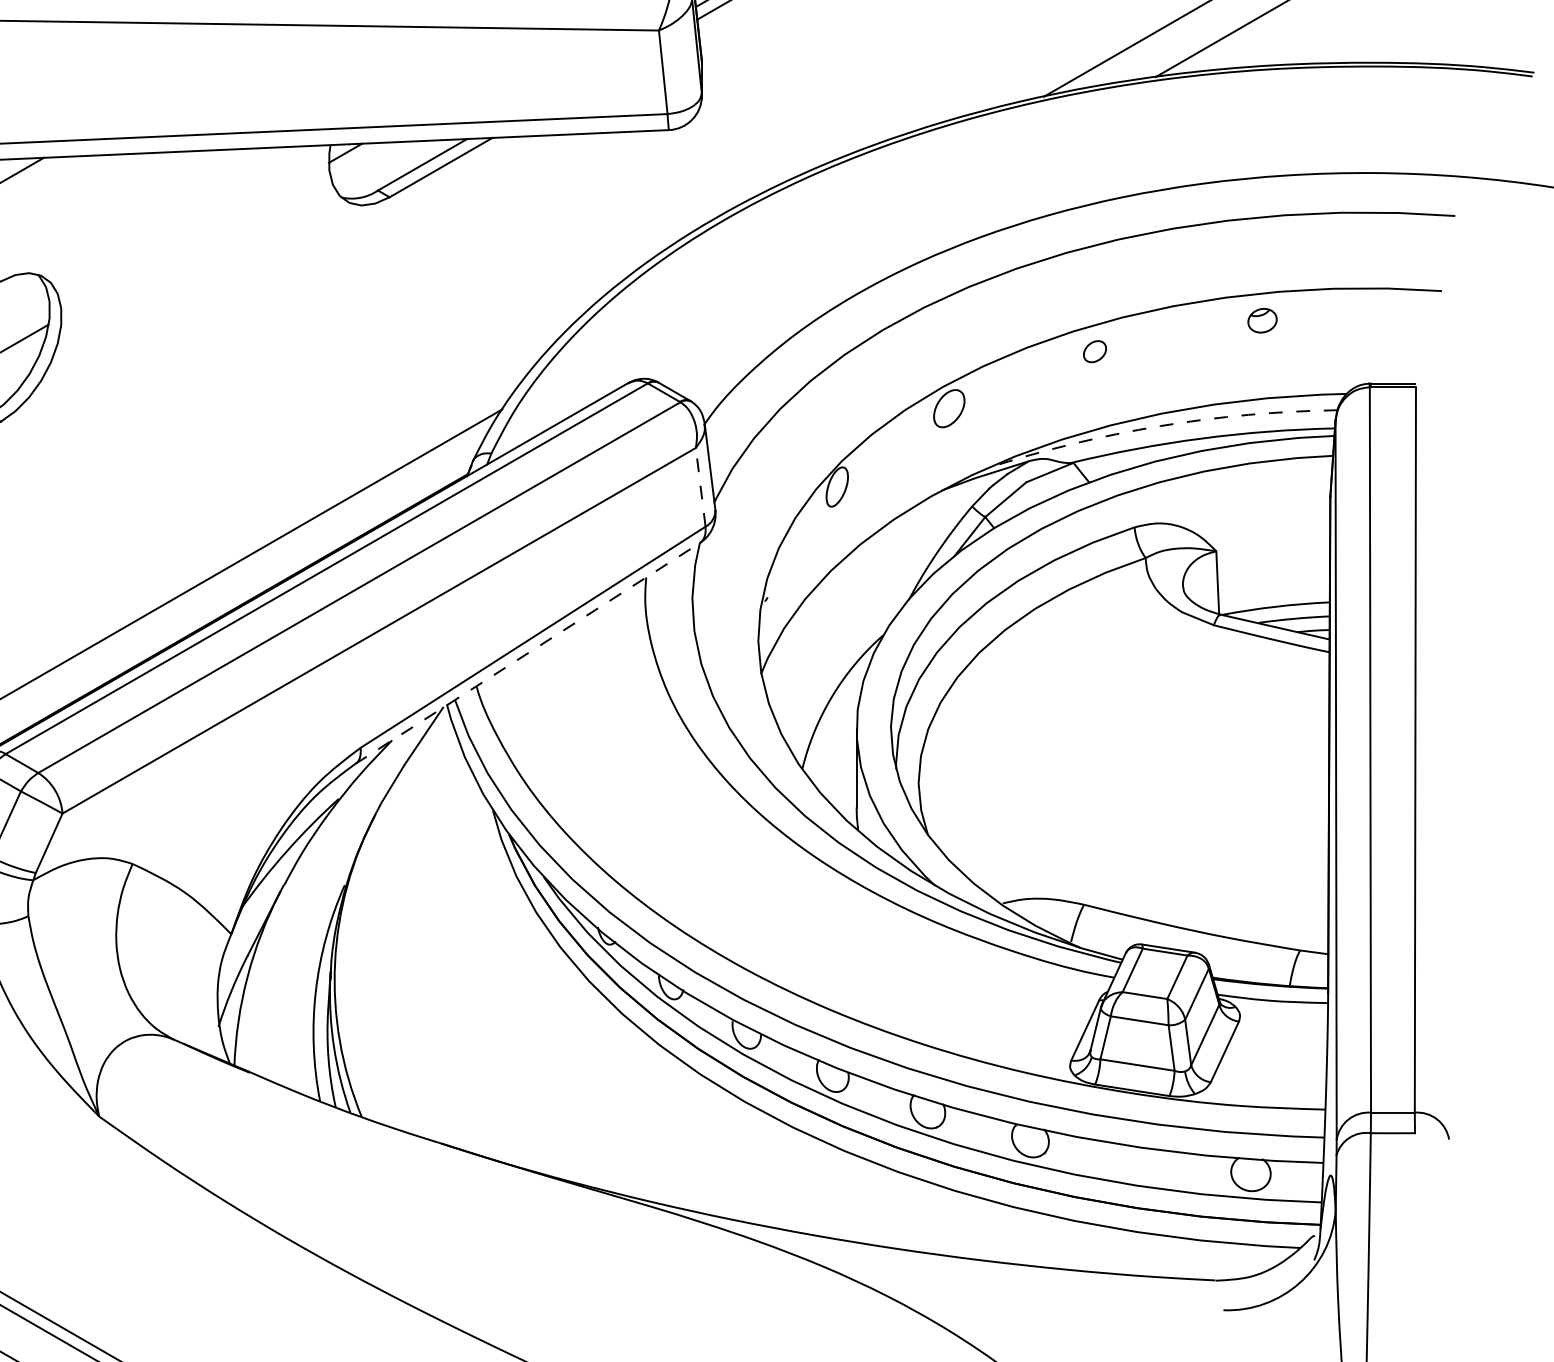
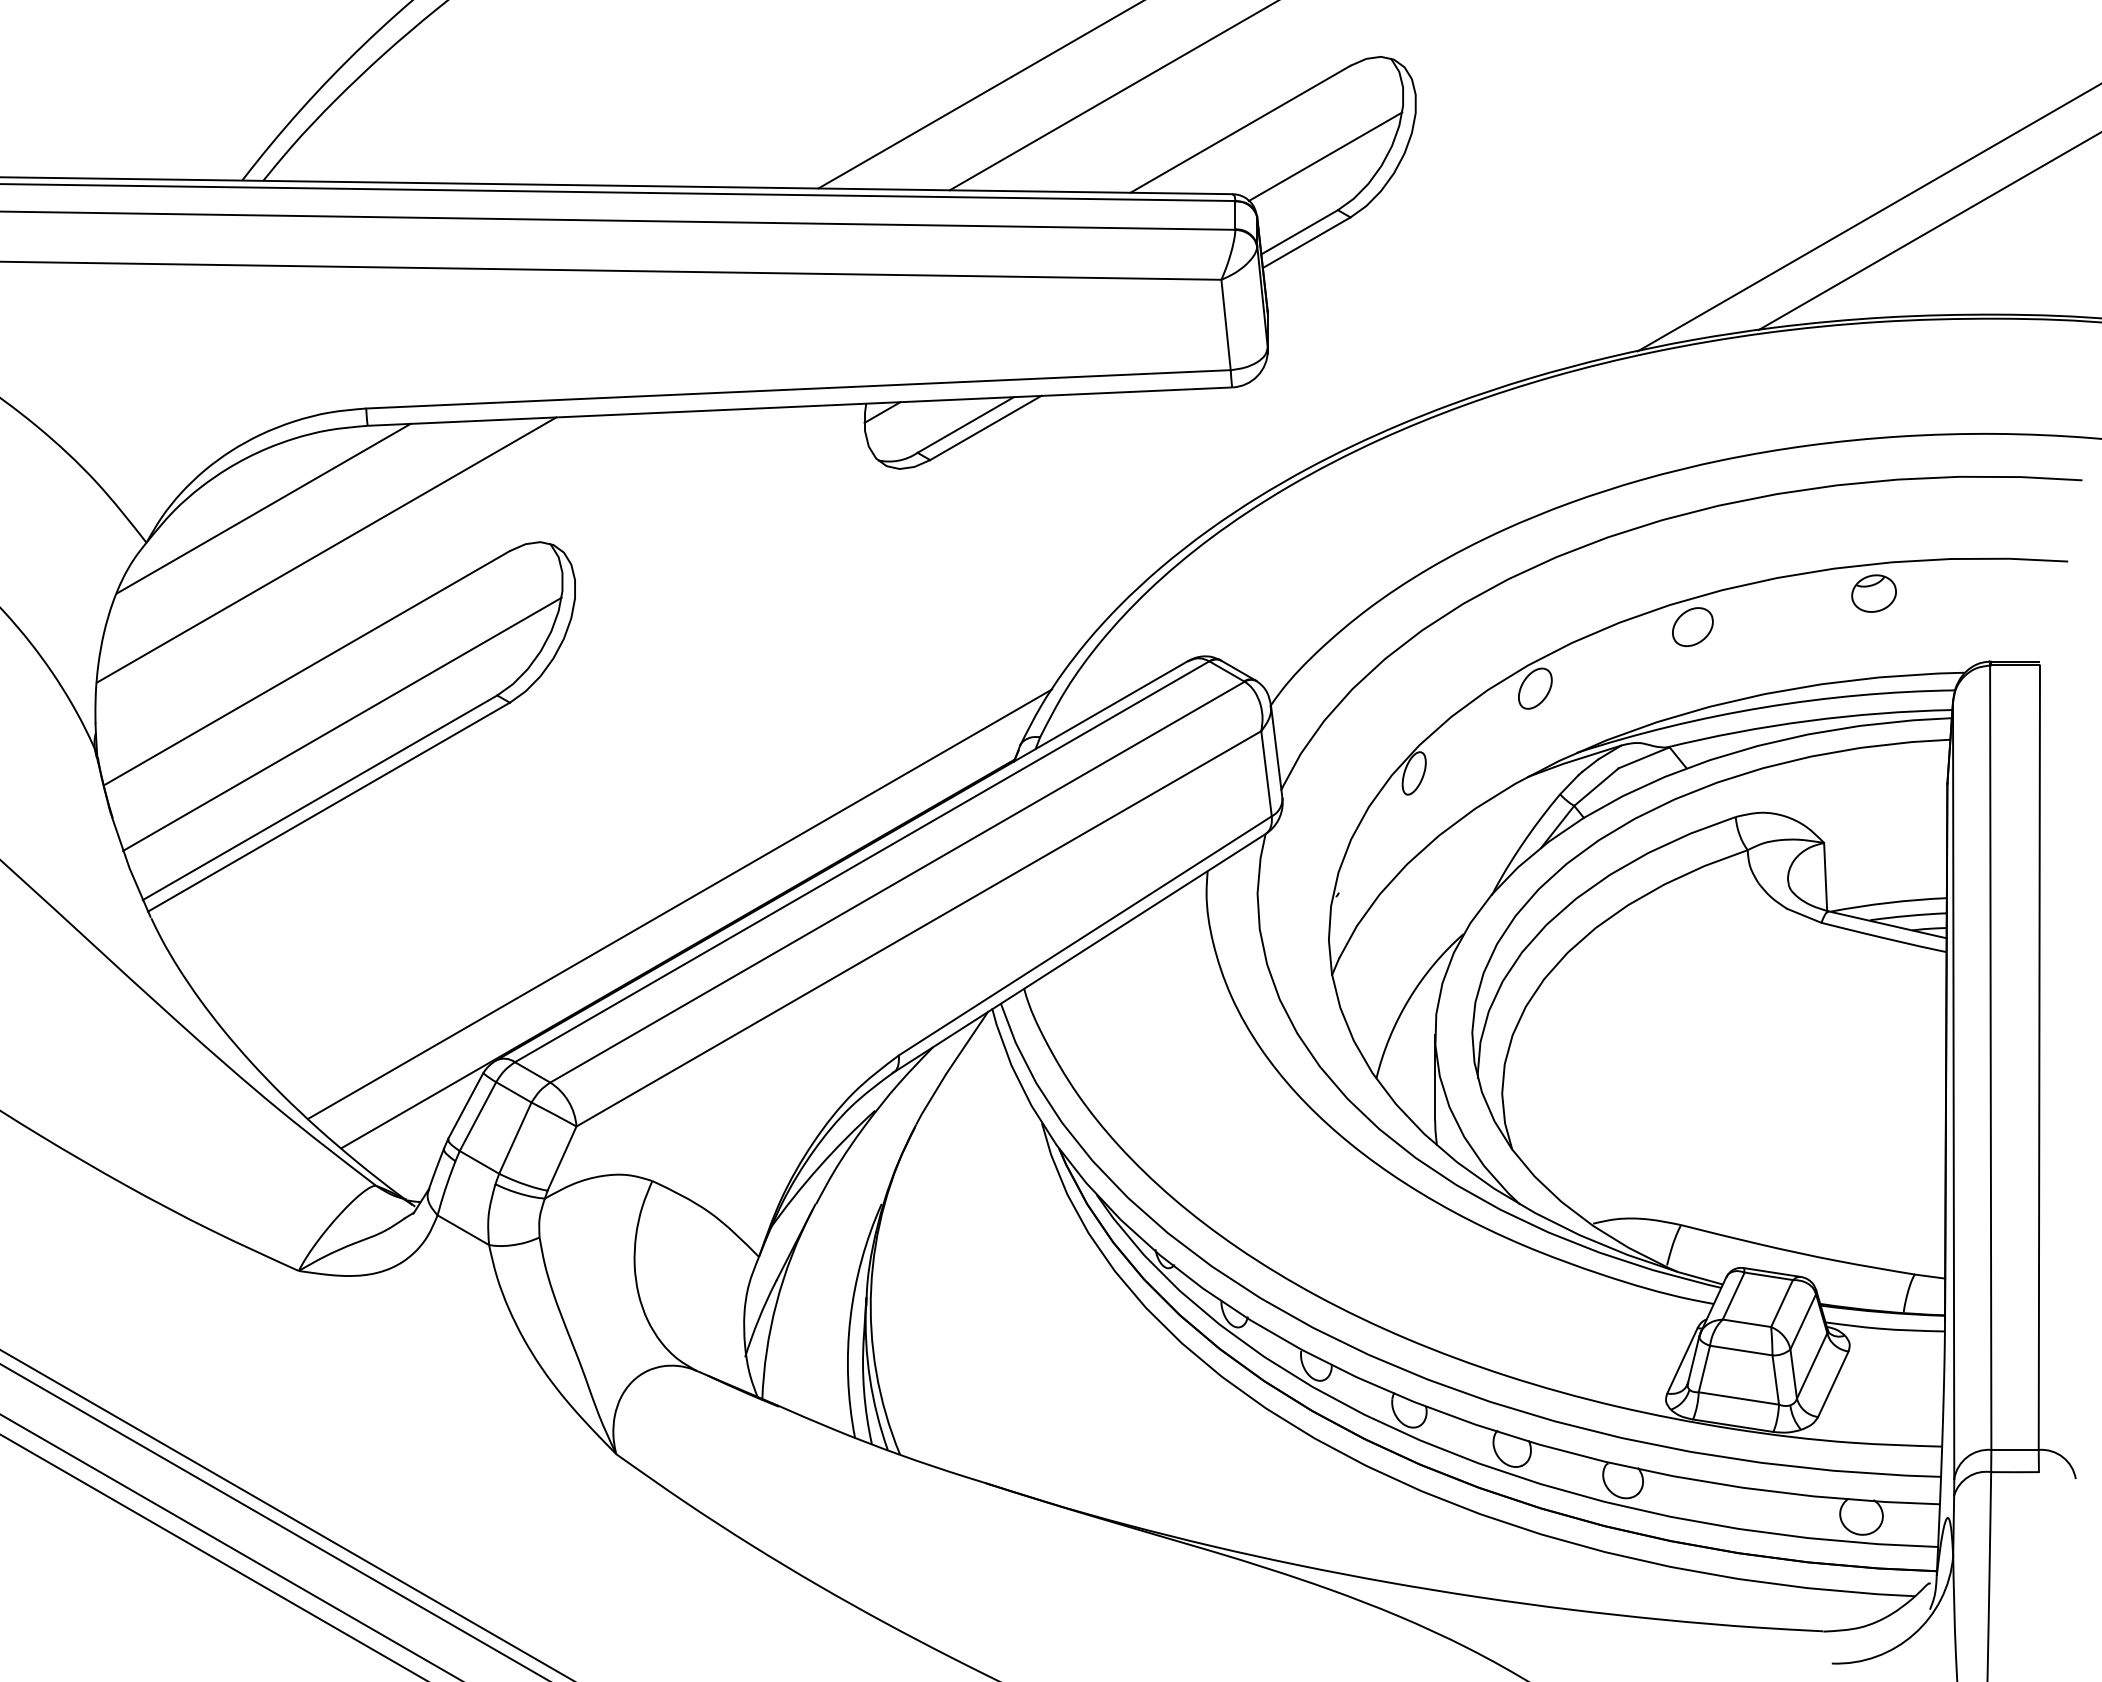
part: (1262, 320) -> (1873, 593), size x1.43
part: (1094, 351) -> (1692, 626), size x1.67
arc: (1160, 426) -> (1763, 707), dashed -> solid
line: (700, 487) -> (1266, 773), dashed -> solid
line: (527, 653) -> (1079, 953), dashed -> solid

